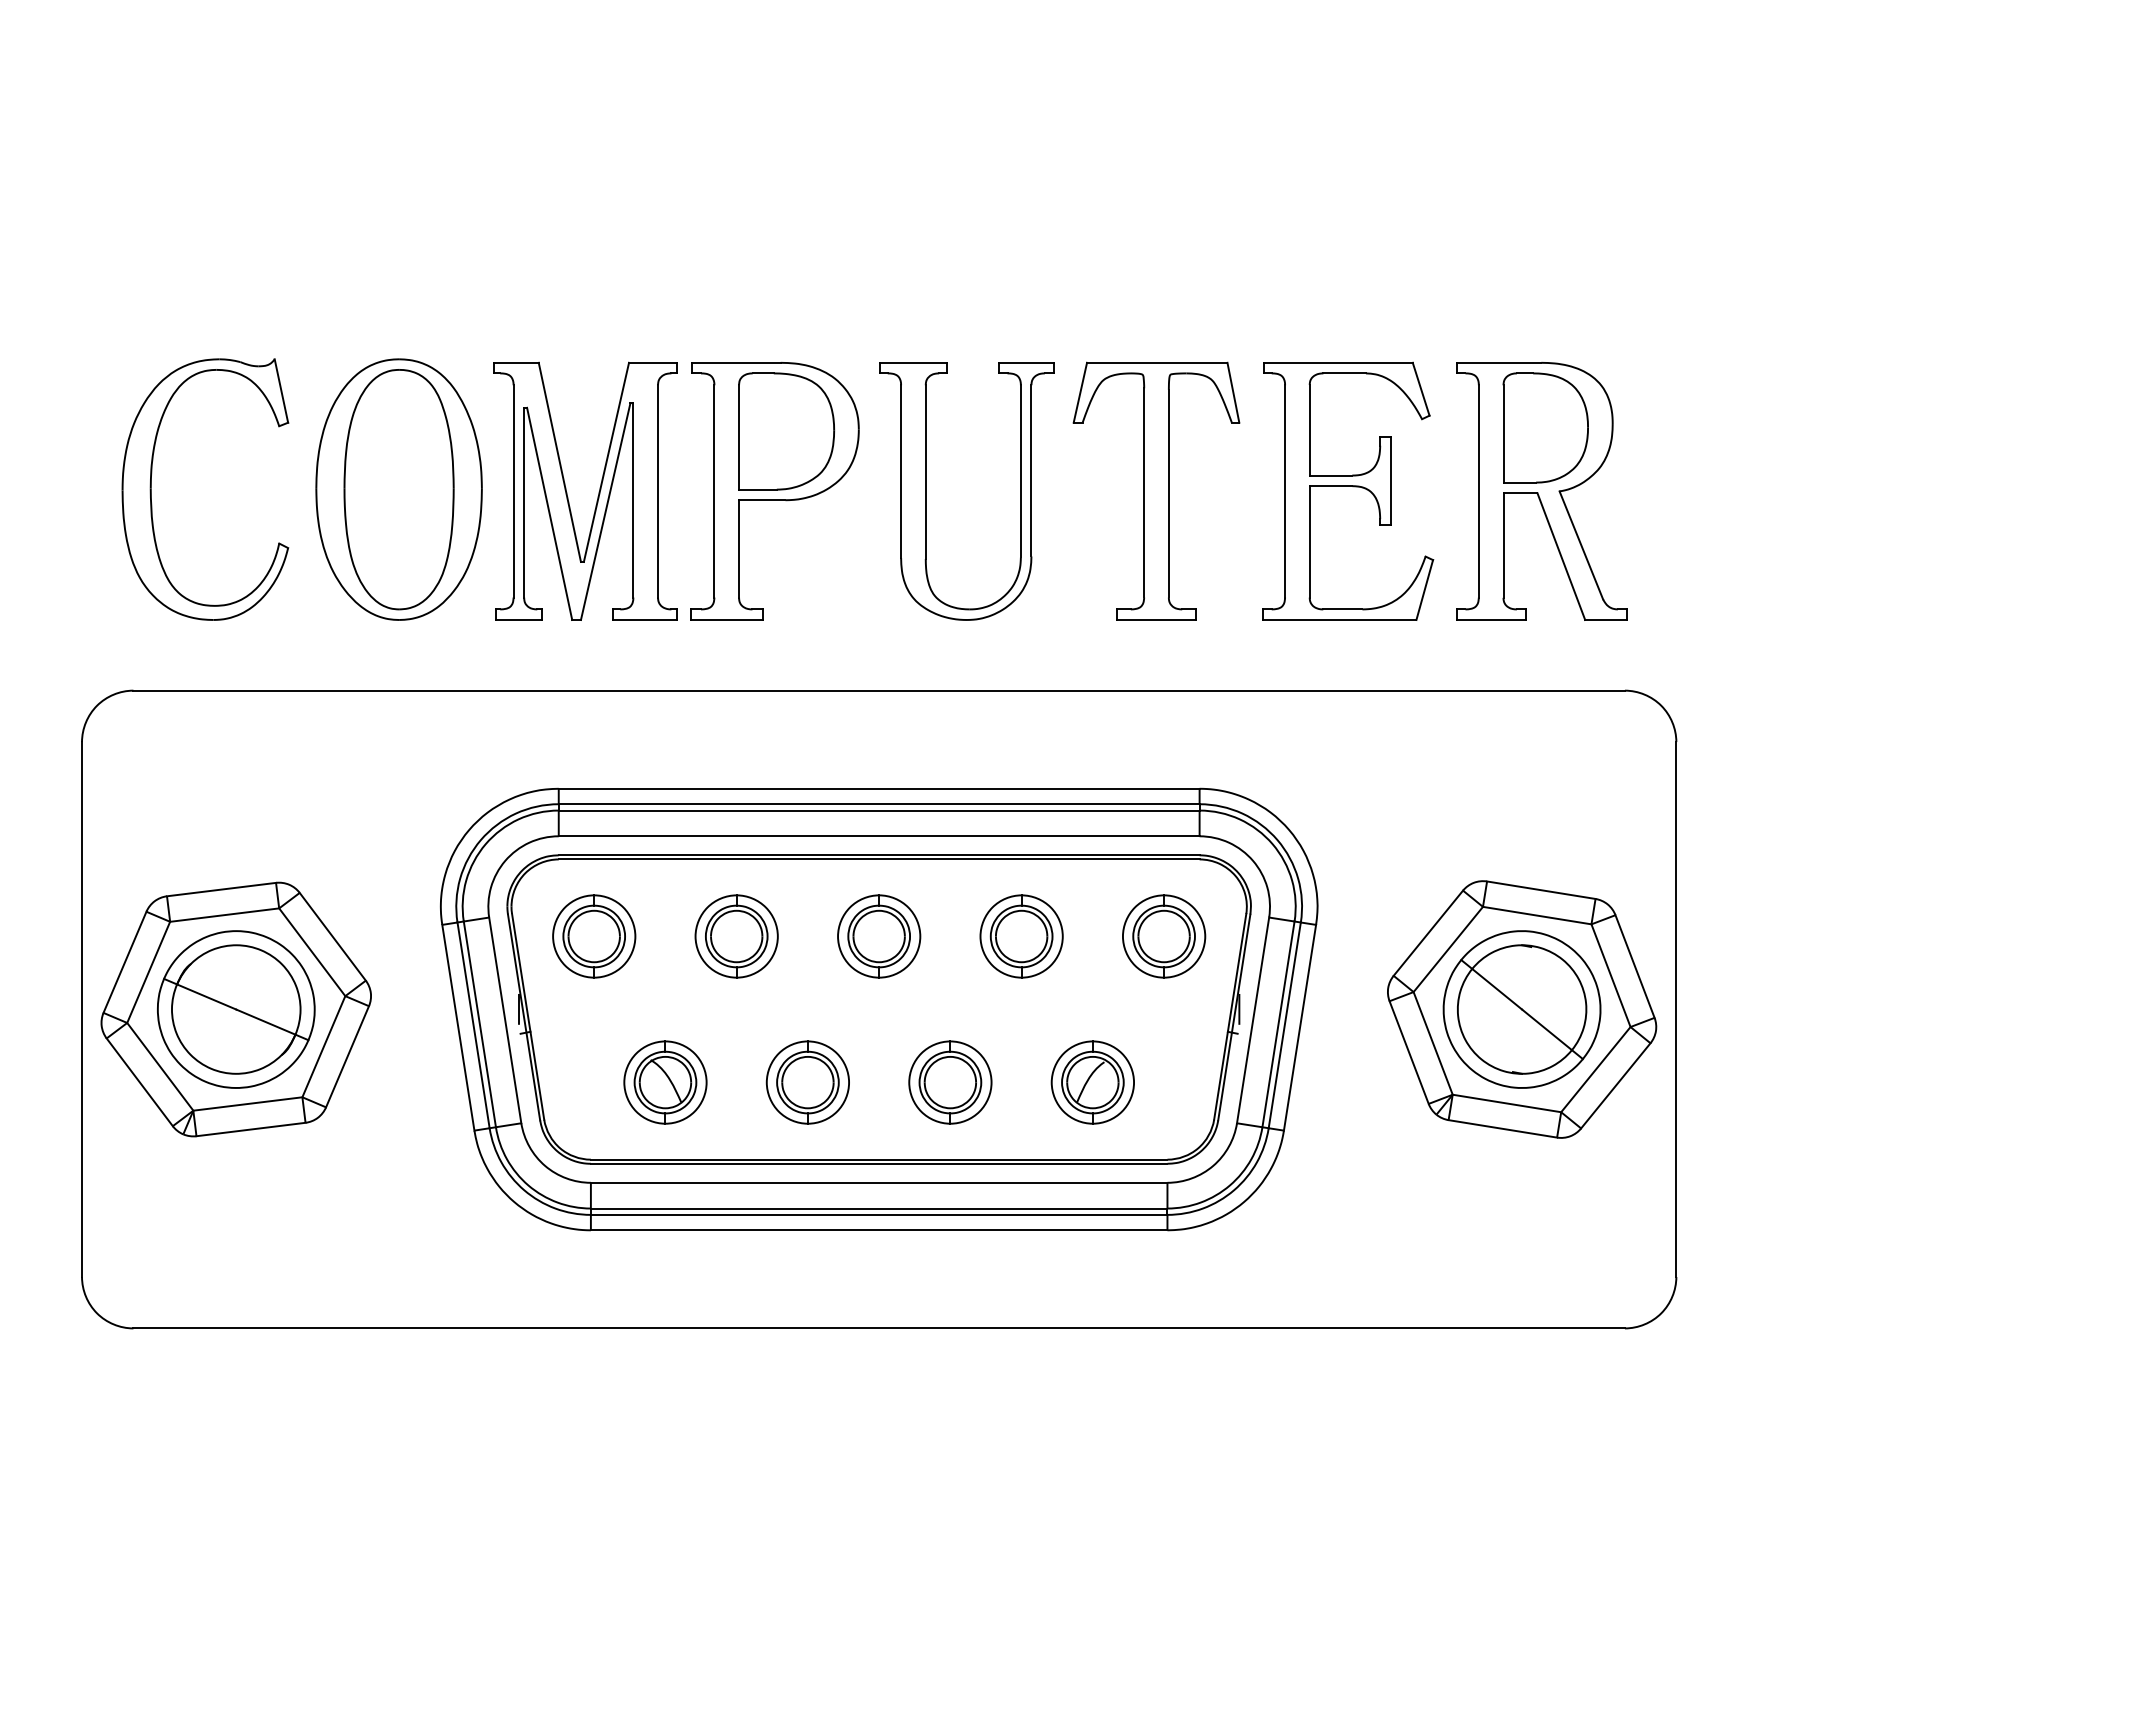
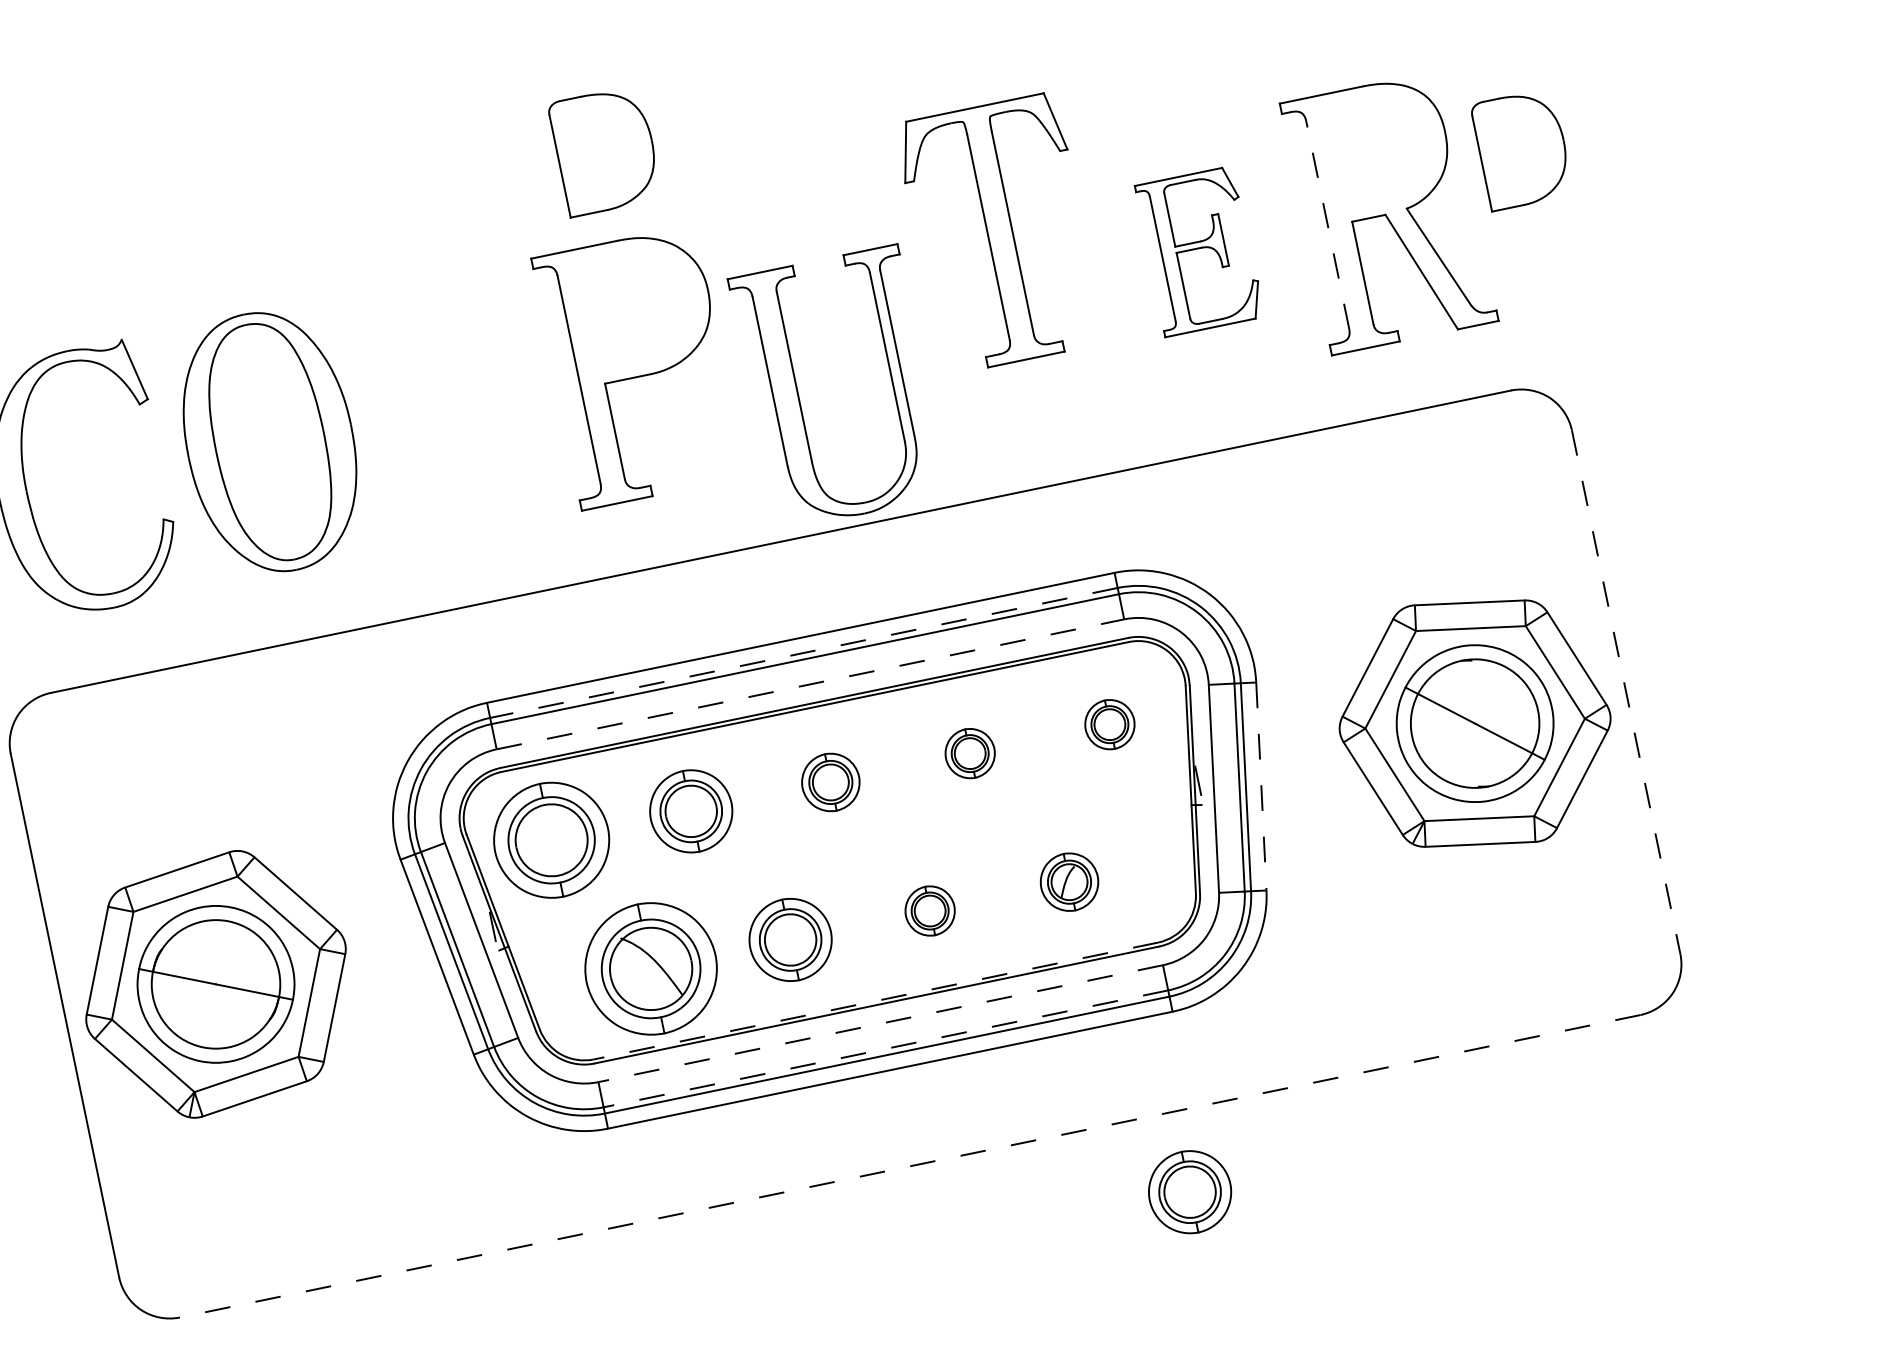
part: (1545, 427) -> (1522, 149), moved
part: (786, 431) -> (605, 151), moved
part: (1156, 490) -> (1000, 232), moved
part: (1348, 490) -> (1199, 250), size x0.6
line: (1478, 490) -> (1327, 224), solid -> dashed
part: (926, 491) -> (799, 395), moved
part: (598, 492) -> (465, 404), removed
line: (878, 804) -> (803, 653), solid -> dashed
line: (879, 836) -> (810, 684), solid -> dashed
part: (594, 936) -> (551, 840), size x1.4
part: (879, 936) -> (831, 782), size x0.7
part: (1021, 936) -> (970, 753), size x0.6
part: (1164, 936) -> (1110, 724), size x0.6
line: (1676, 1010) -> (1626, 693), solid -> dashed
line: (1299, 1028) -> (1261, 787), solid -> dashed
part: (665, 1082) -> (651, 968), size x1.6
part: (950, 1082) -> (930, 910), size x0.6
part: (1092, 1082) -> (1069, 882), size x0.7
line: (878, 1159) -> (875, 1000), solid -> dashed
line: (878, 1182) -> (879, 1023), solid -> dashed
line: (878, 1208) -> (885, 1048), solid -> dashed
line: (879, 1328) -> (910, 1166), solid -> dashed
part: (1147, 1410) -> (1189, 1192), added

